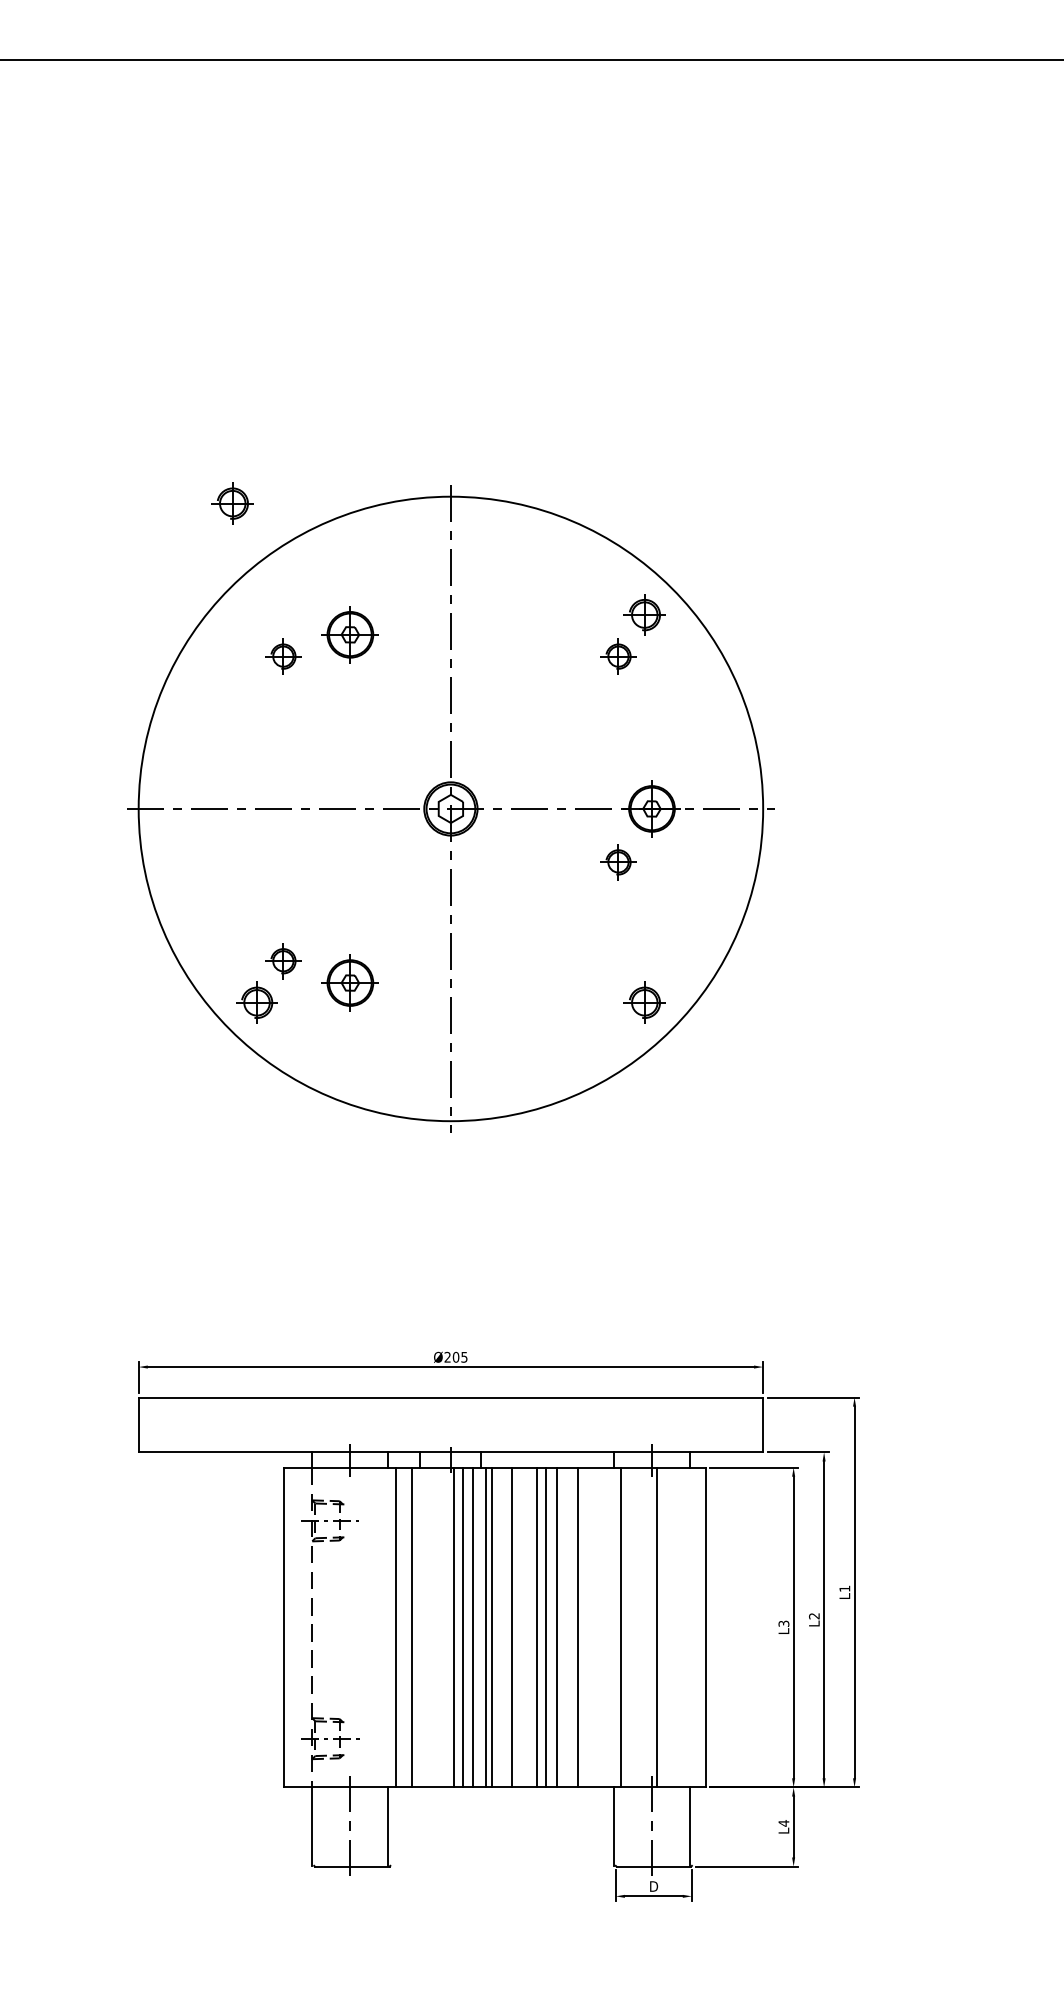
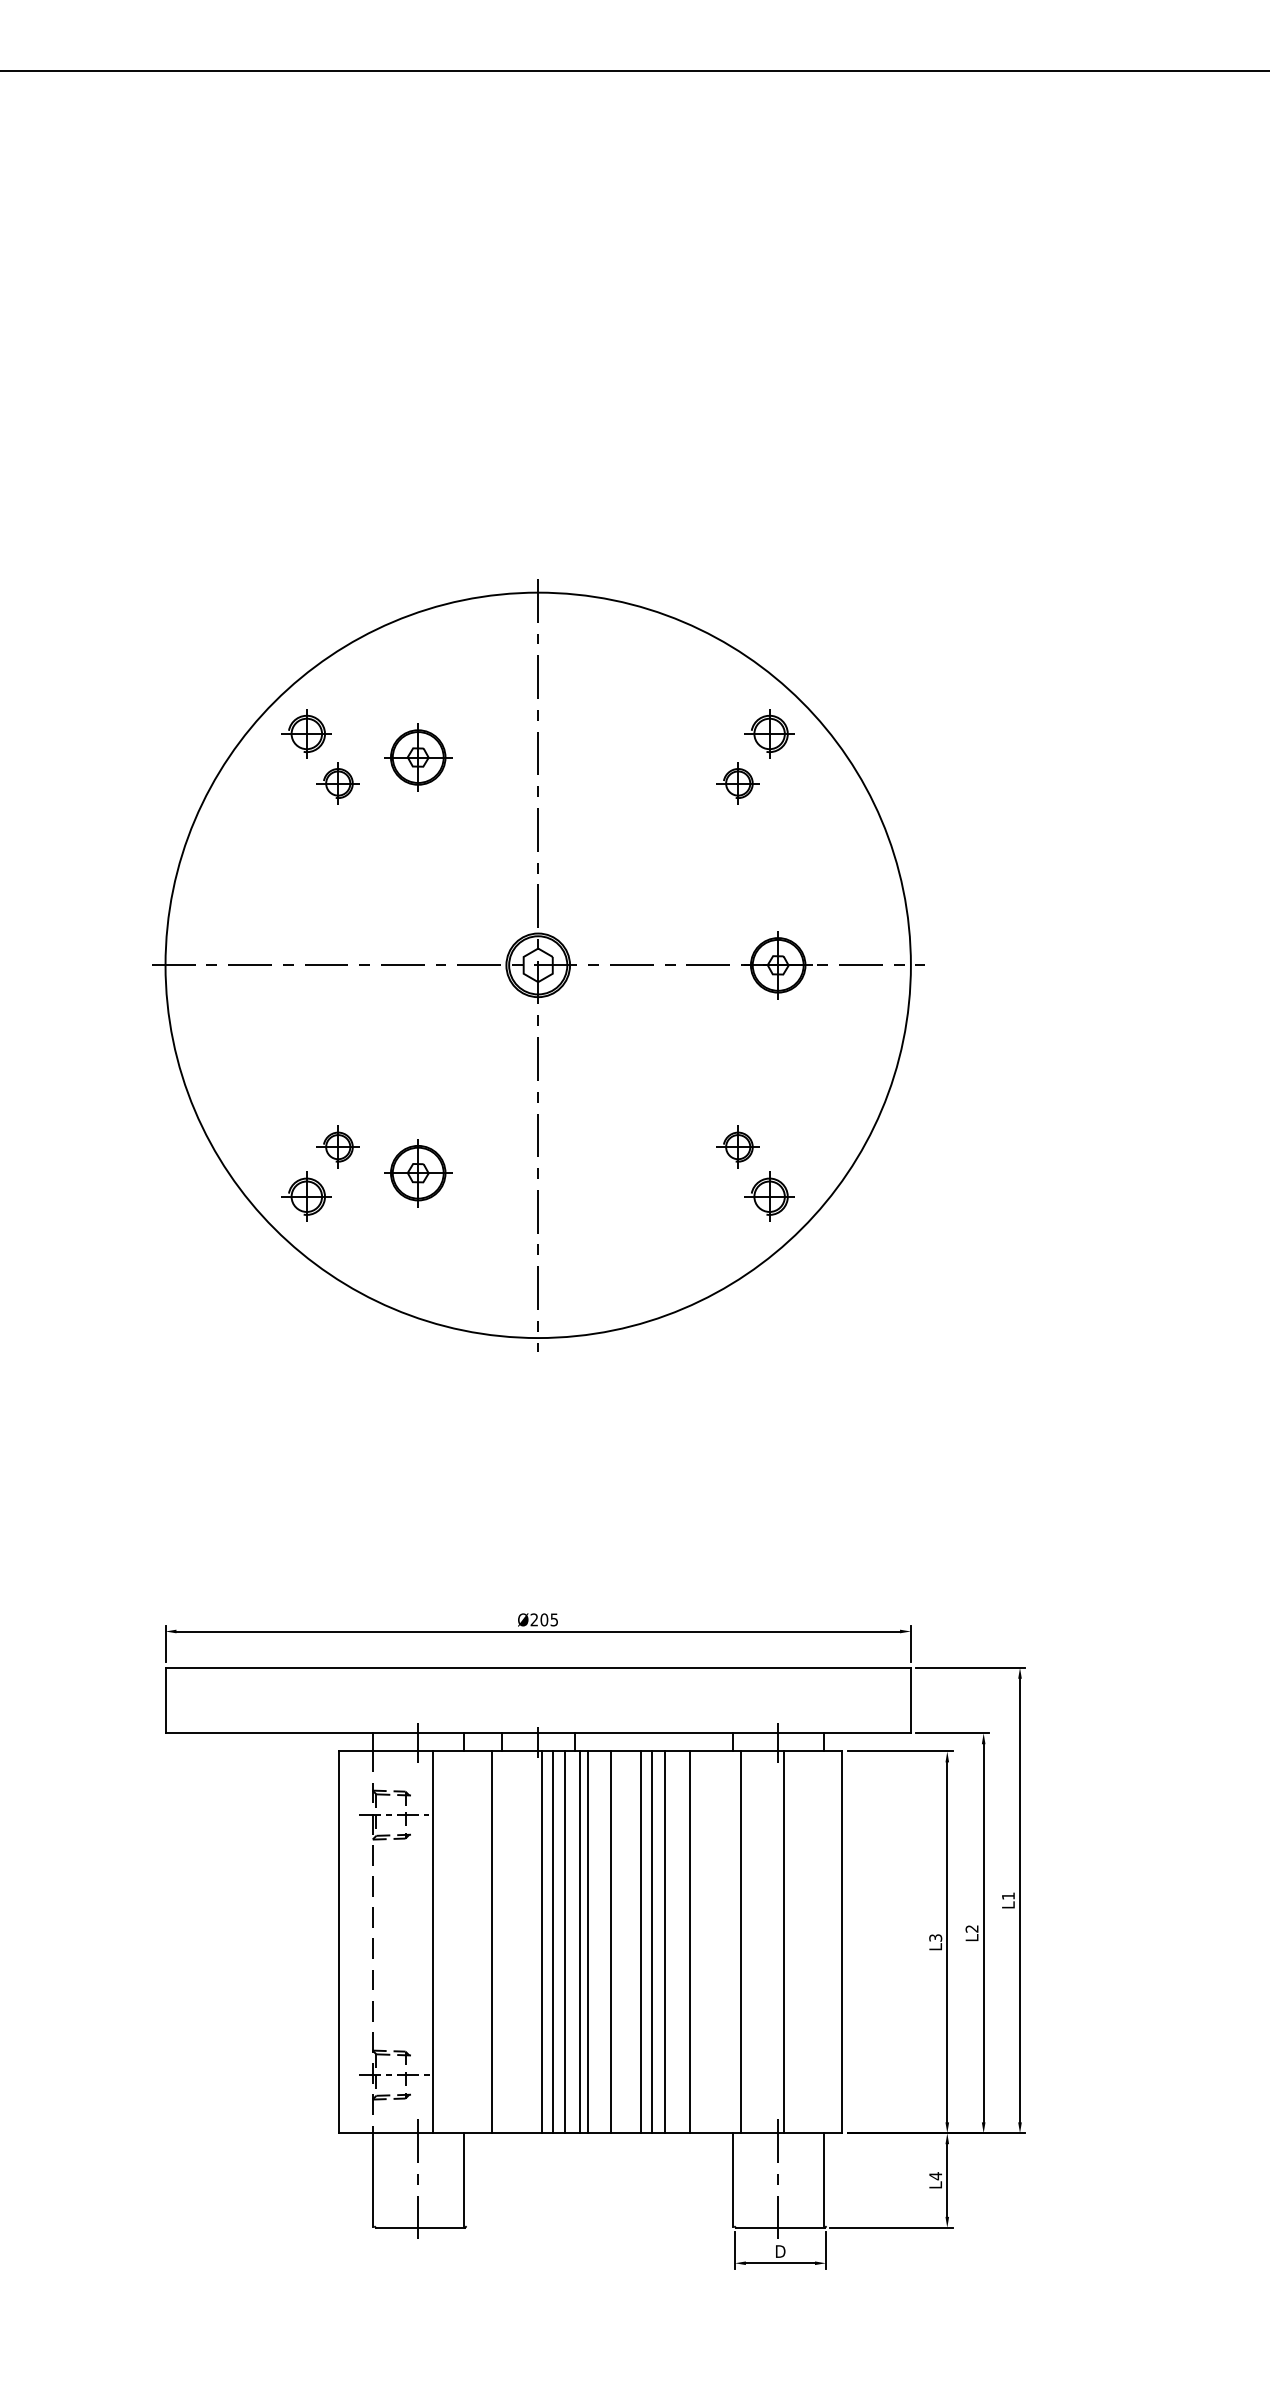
part: (232, 503) -> (306, 733), moved
part: (617, 861) -> (737, 1146), moved
line: (395, 1627) -> (433, 1942), moved

